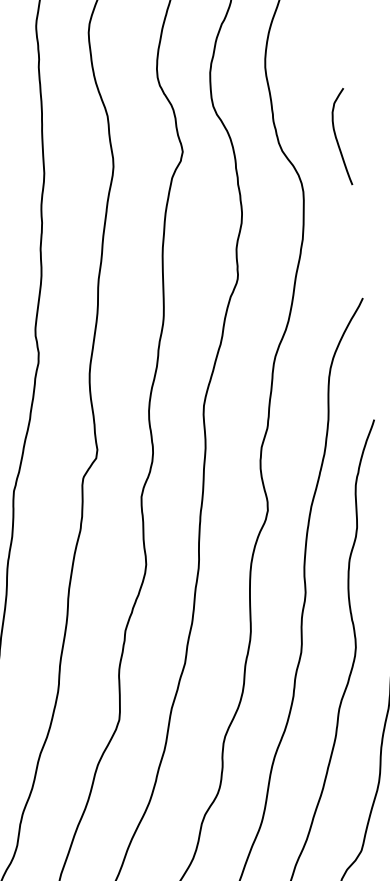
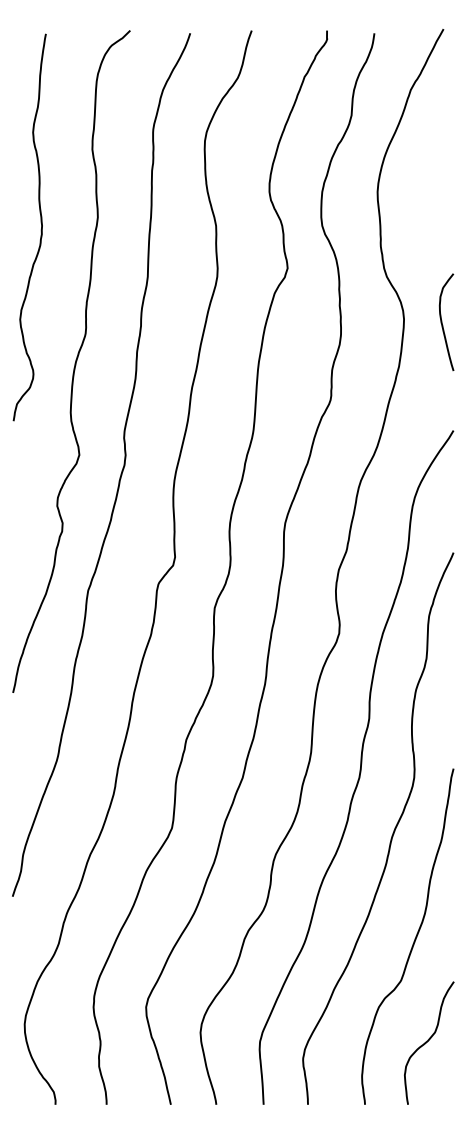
curve: (336, 136) -> (442, 321), moved

